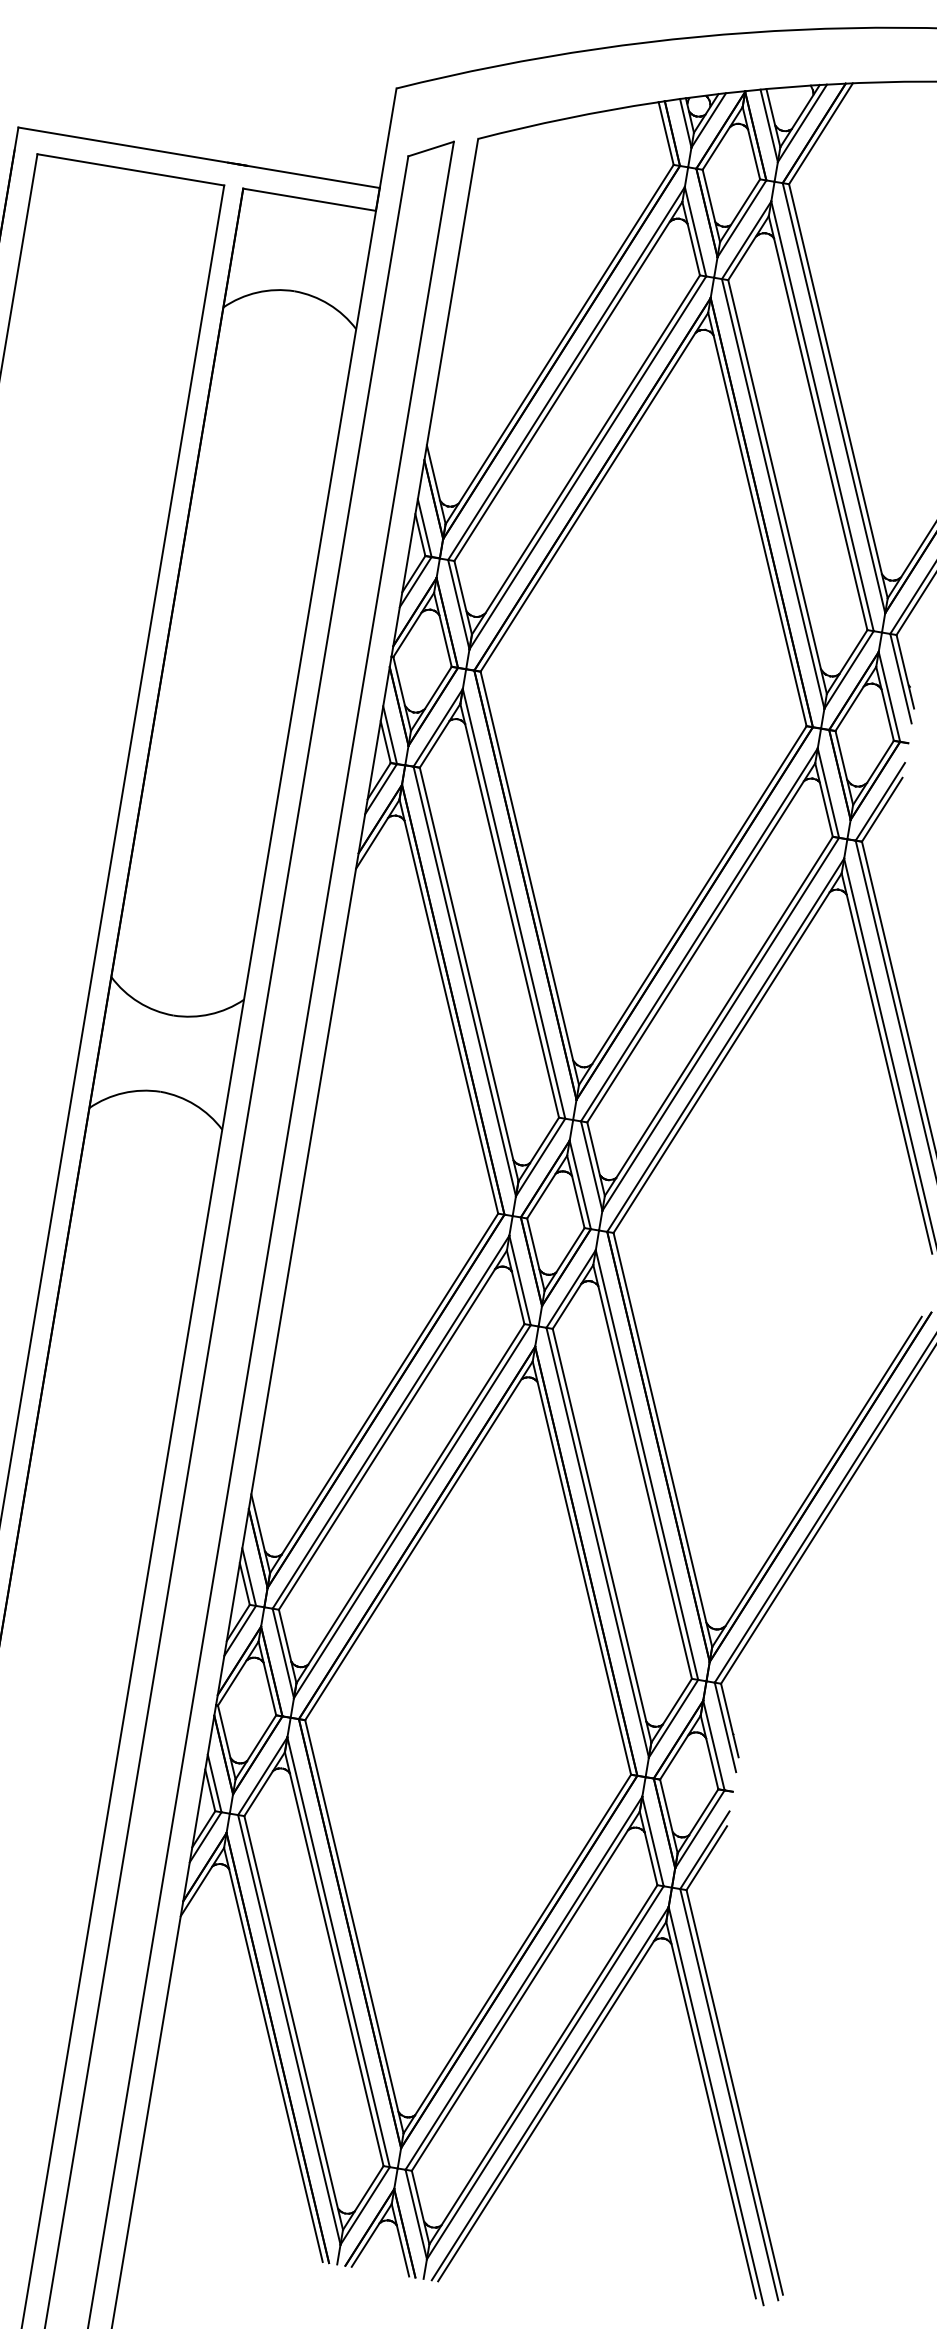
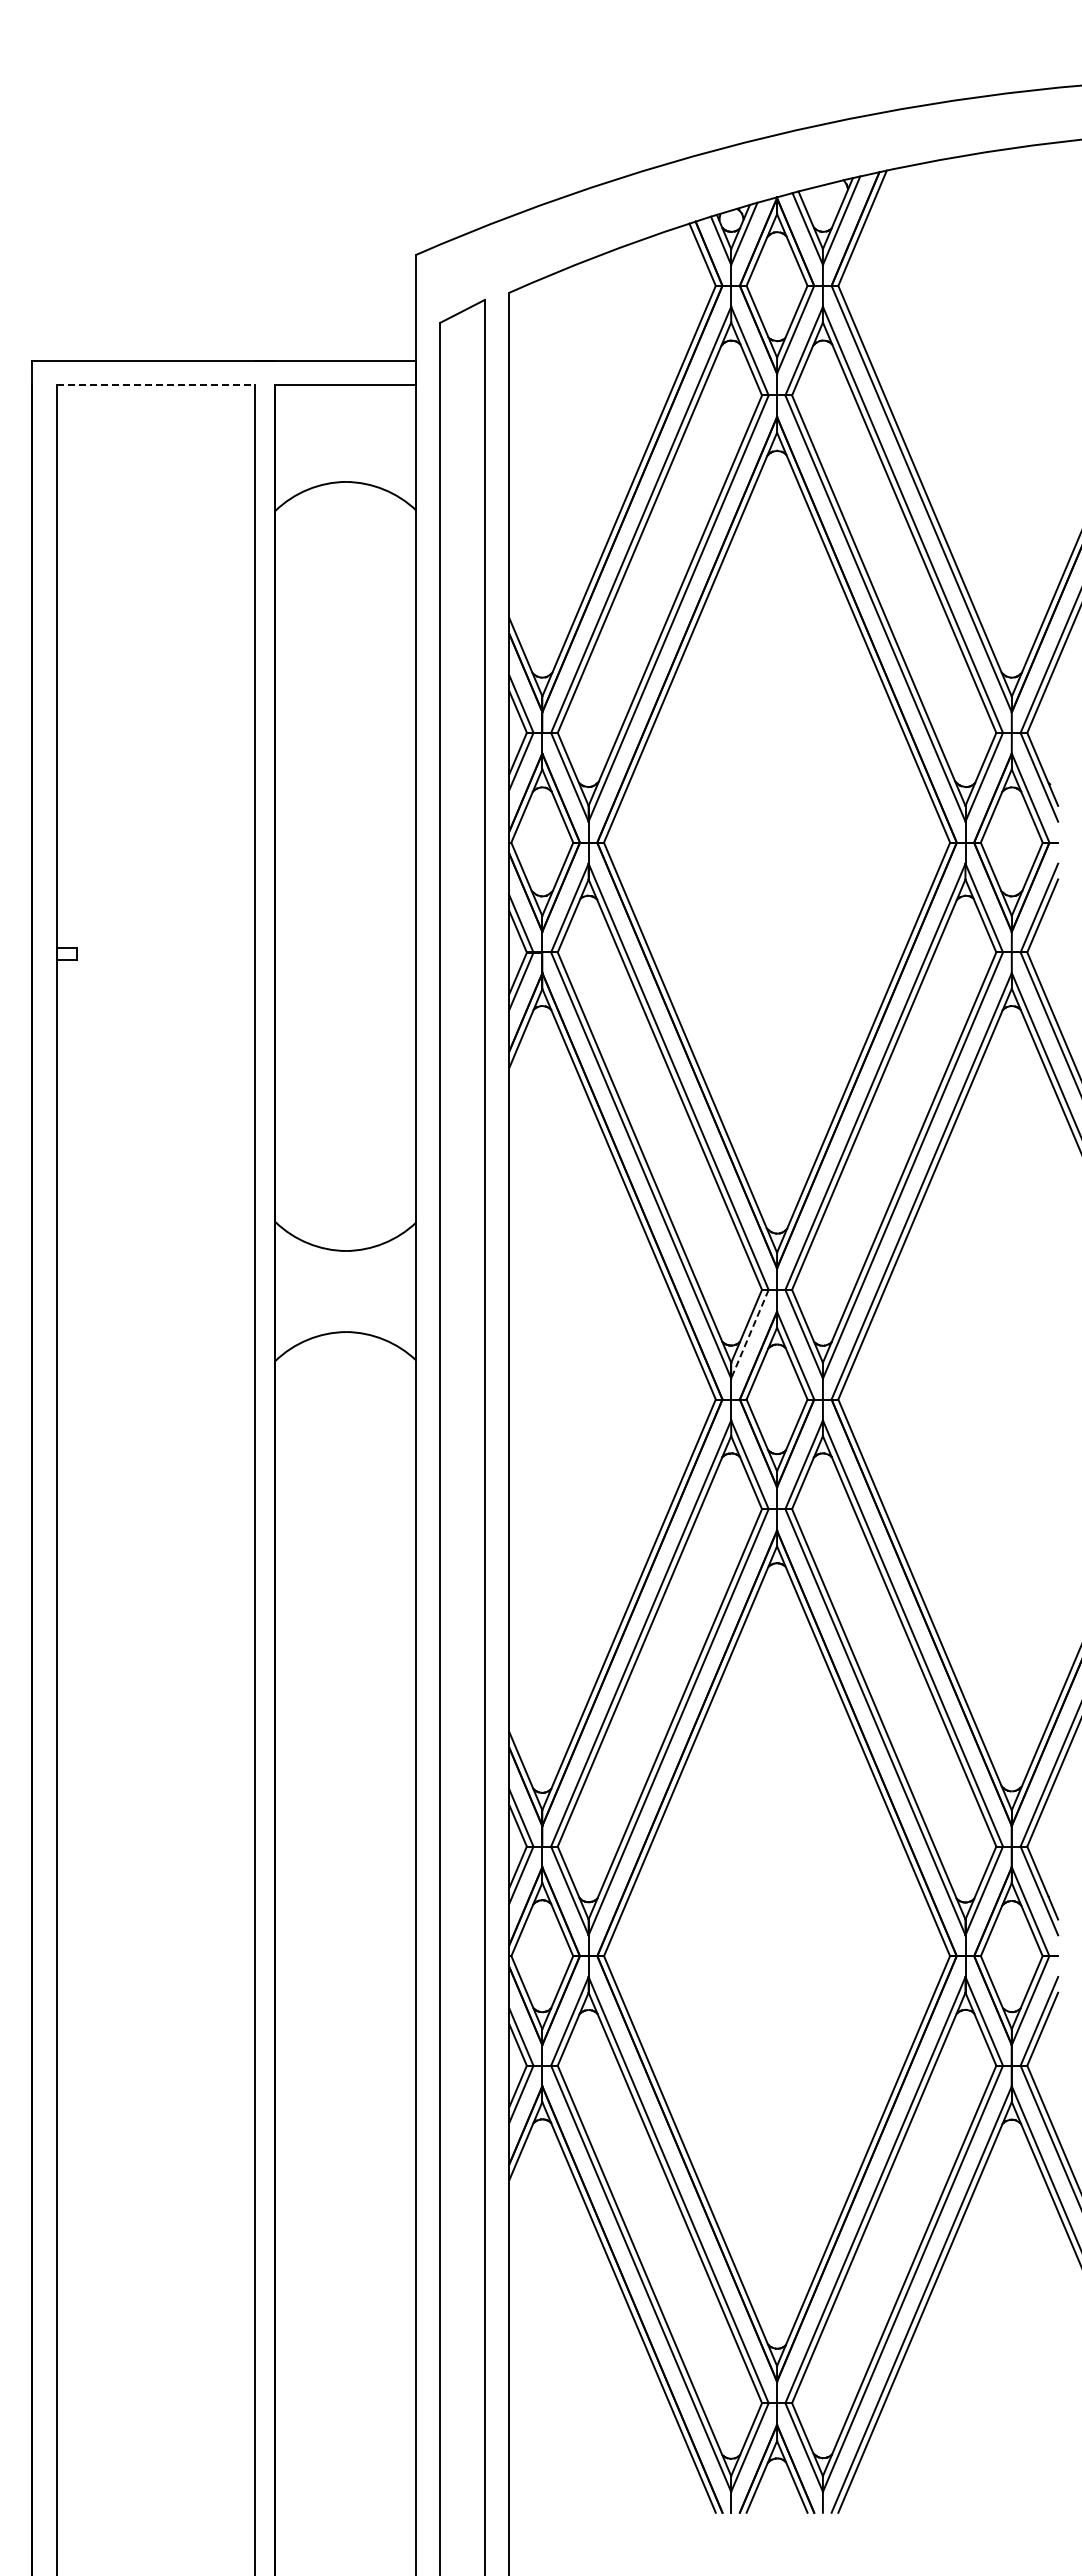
line: (131, 169) -> (156, 384), solid -> dashed
line: (540, 1157) -> (749, 1334), solid -> dashed

